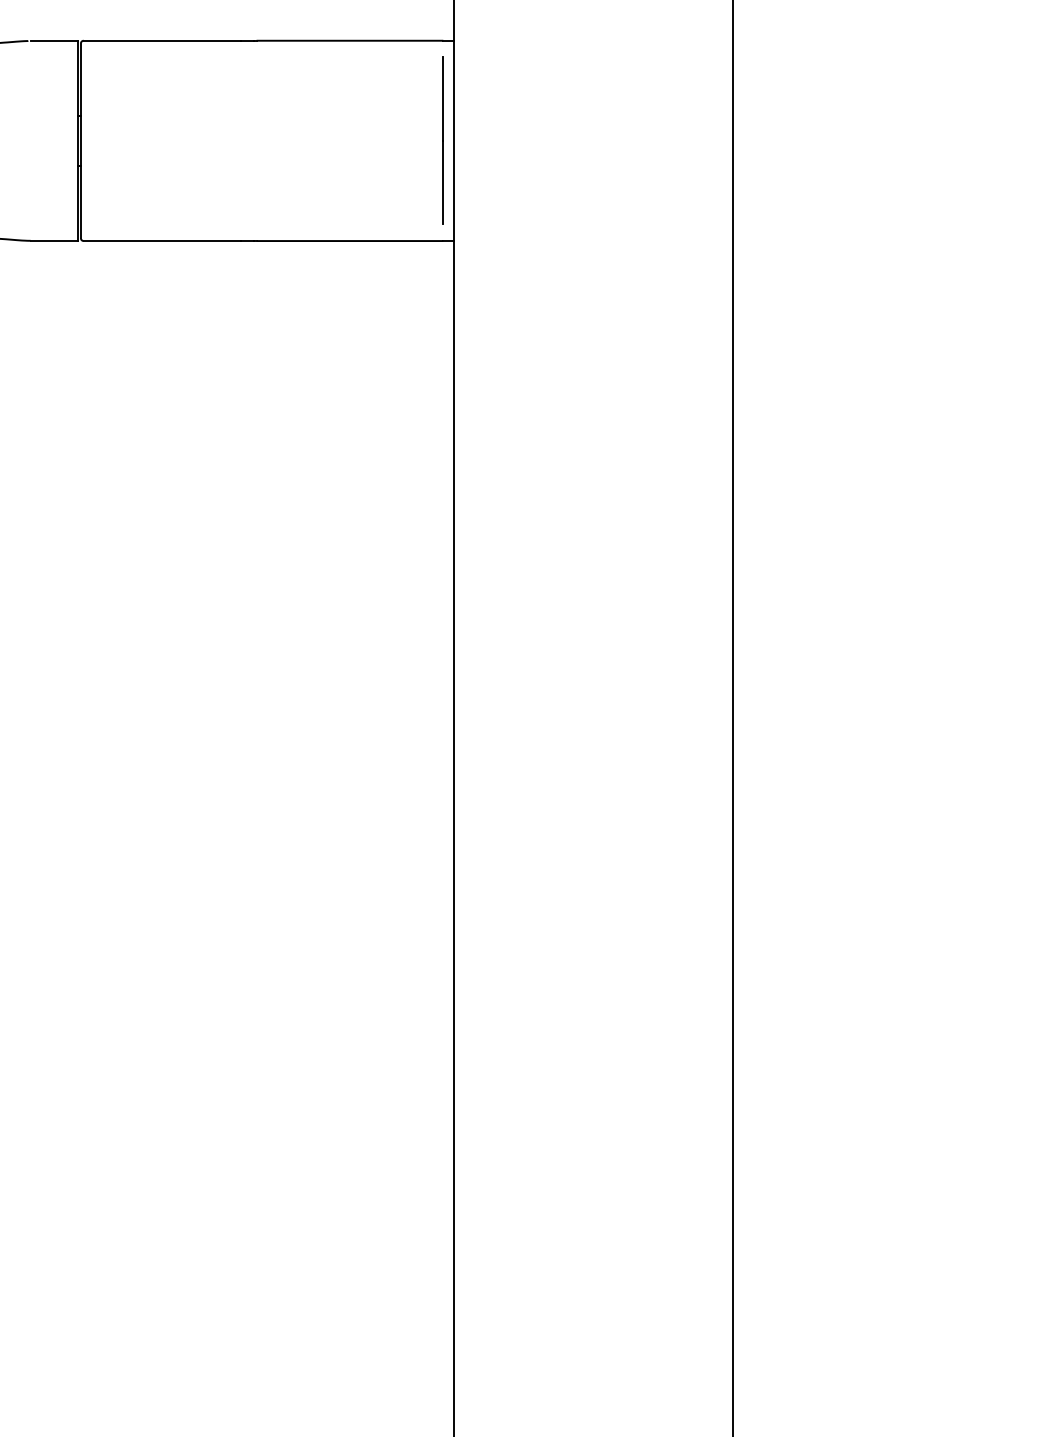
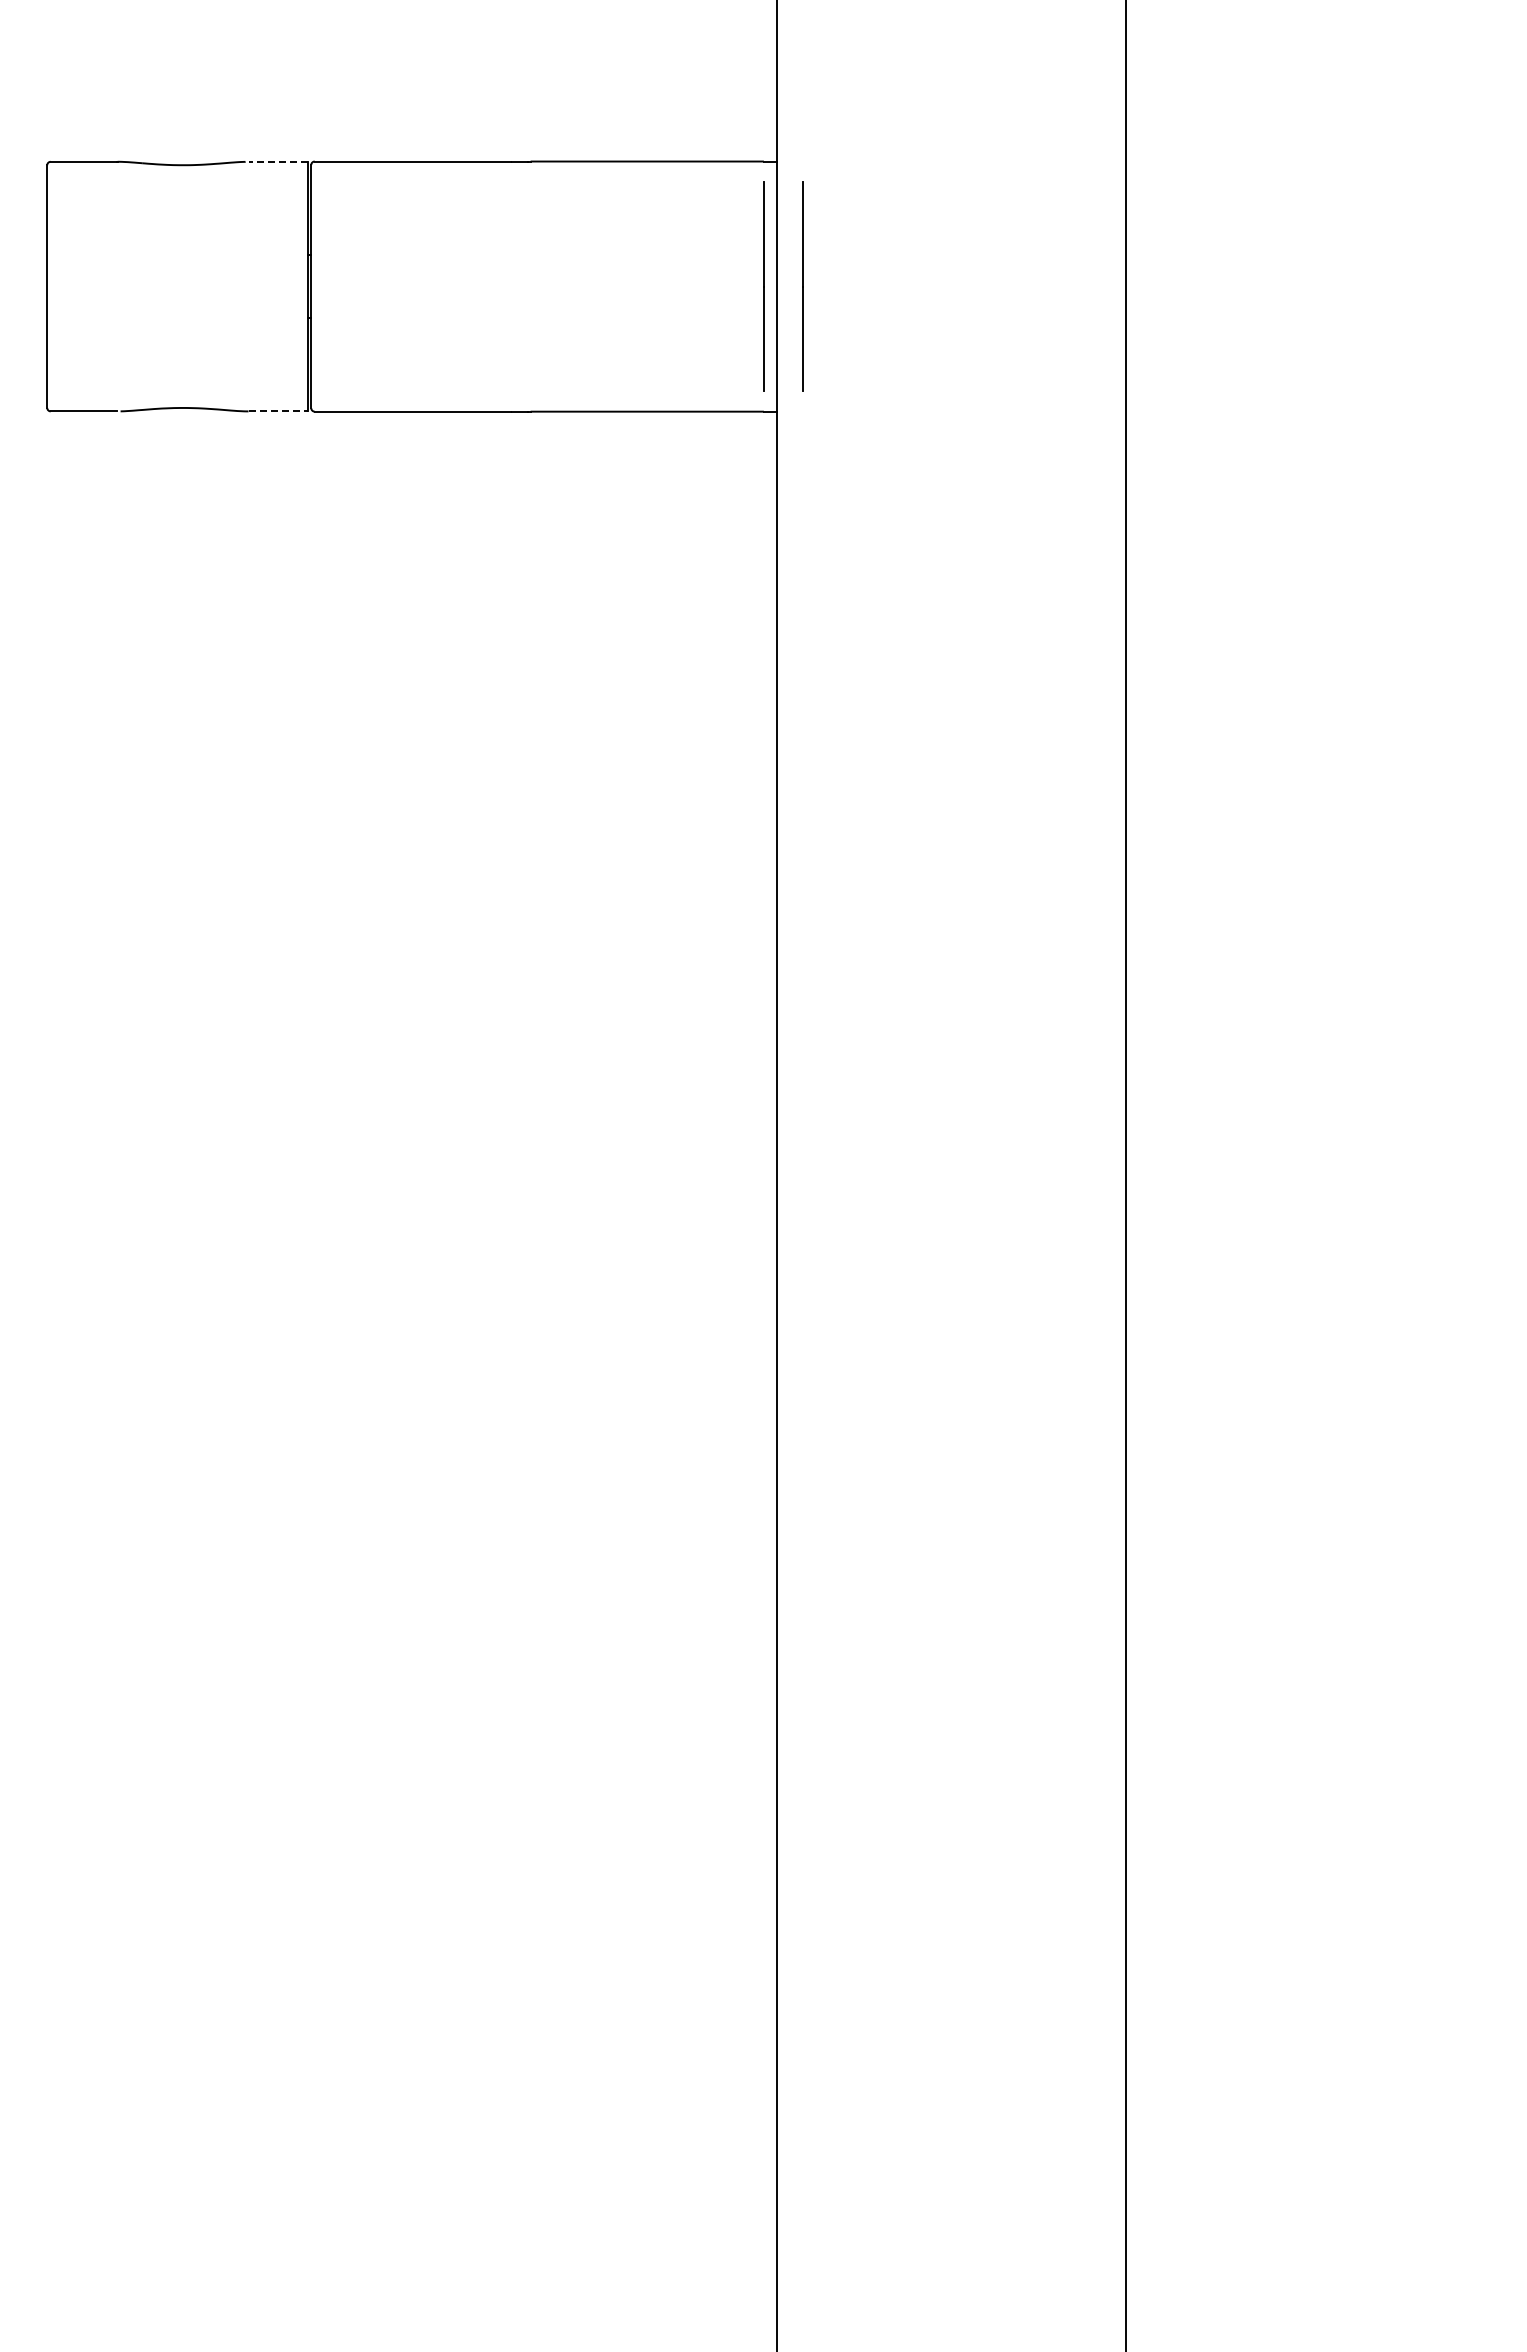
line: (54, 40) -> (278, 161), solid -> dashed
line: (474, 140) -> (802, 286), added
line: (54, 240) -> (278, 411), solid -> dashed

